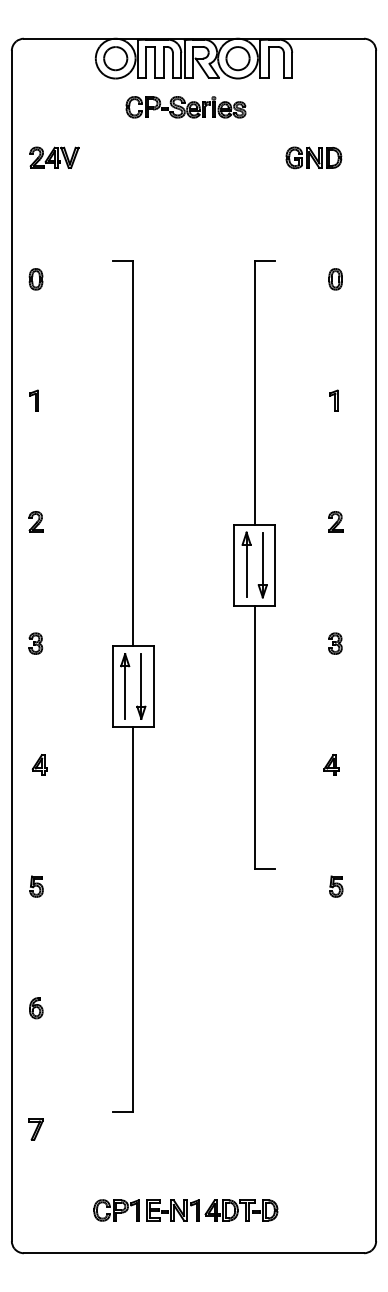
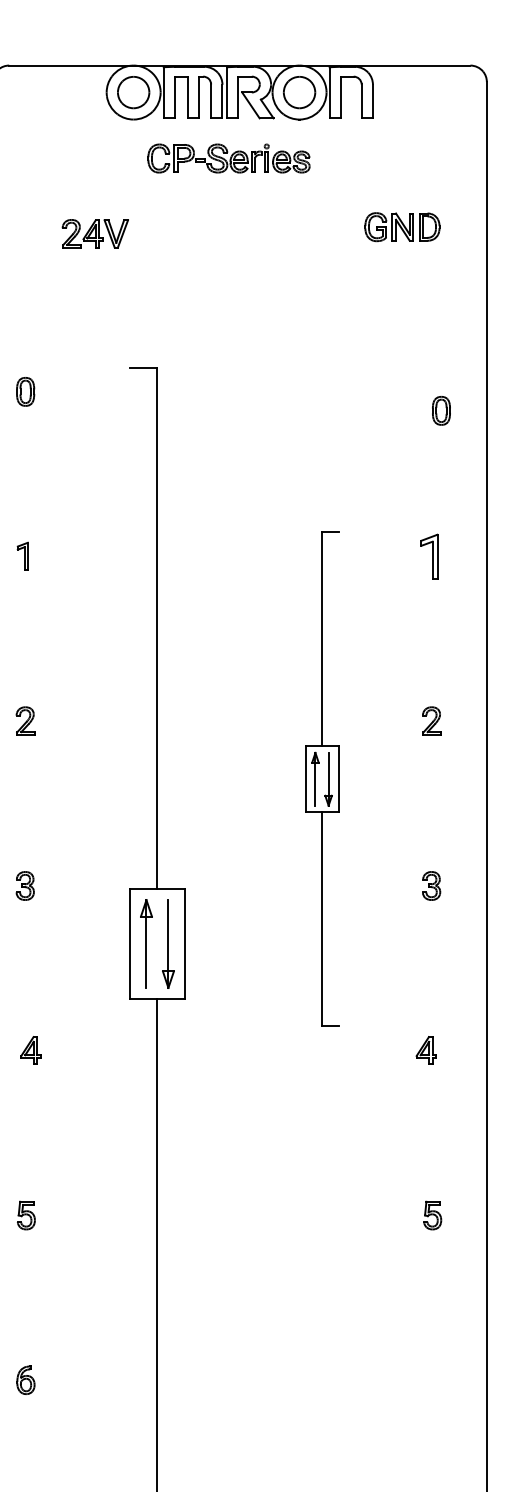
part: (54, 157) -> (95, 233), moved
part: (335, 279) -> (441, 411), moved
part: (333, 400) -> (429, 556), size x1.6
part: (254, 564) -> (321, 778), size x0.6

